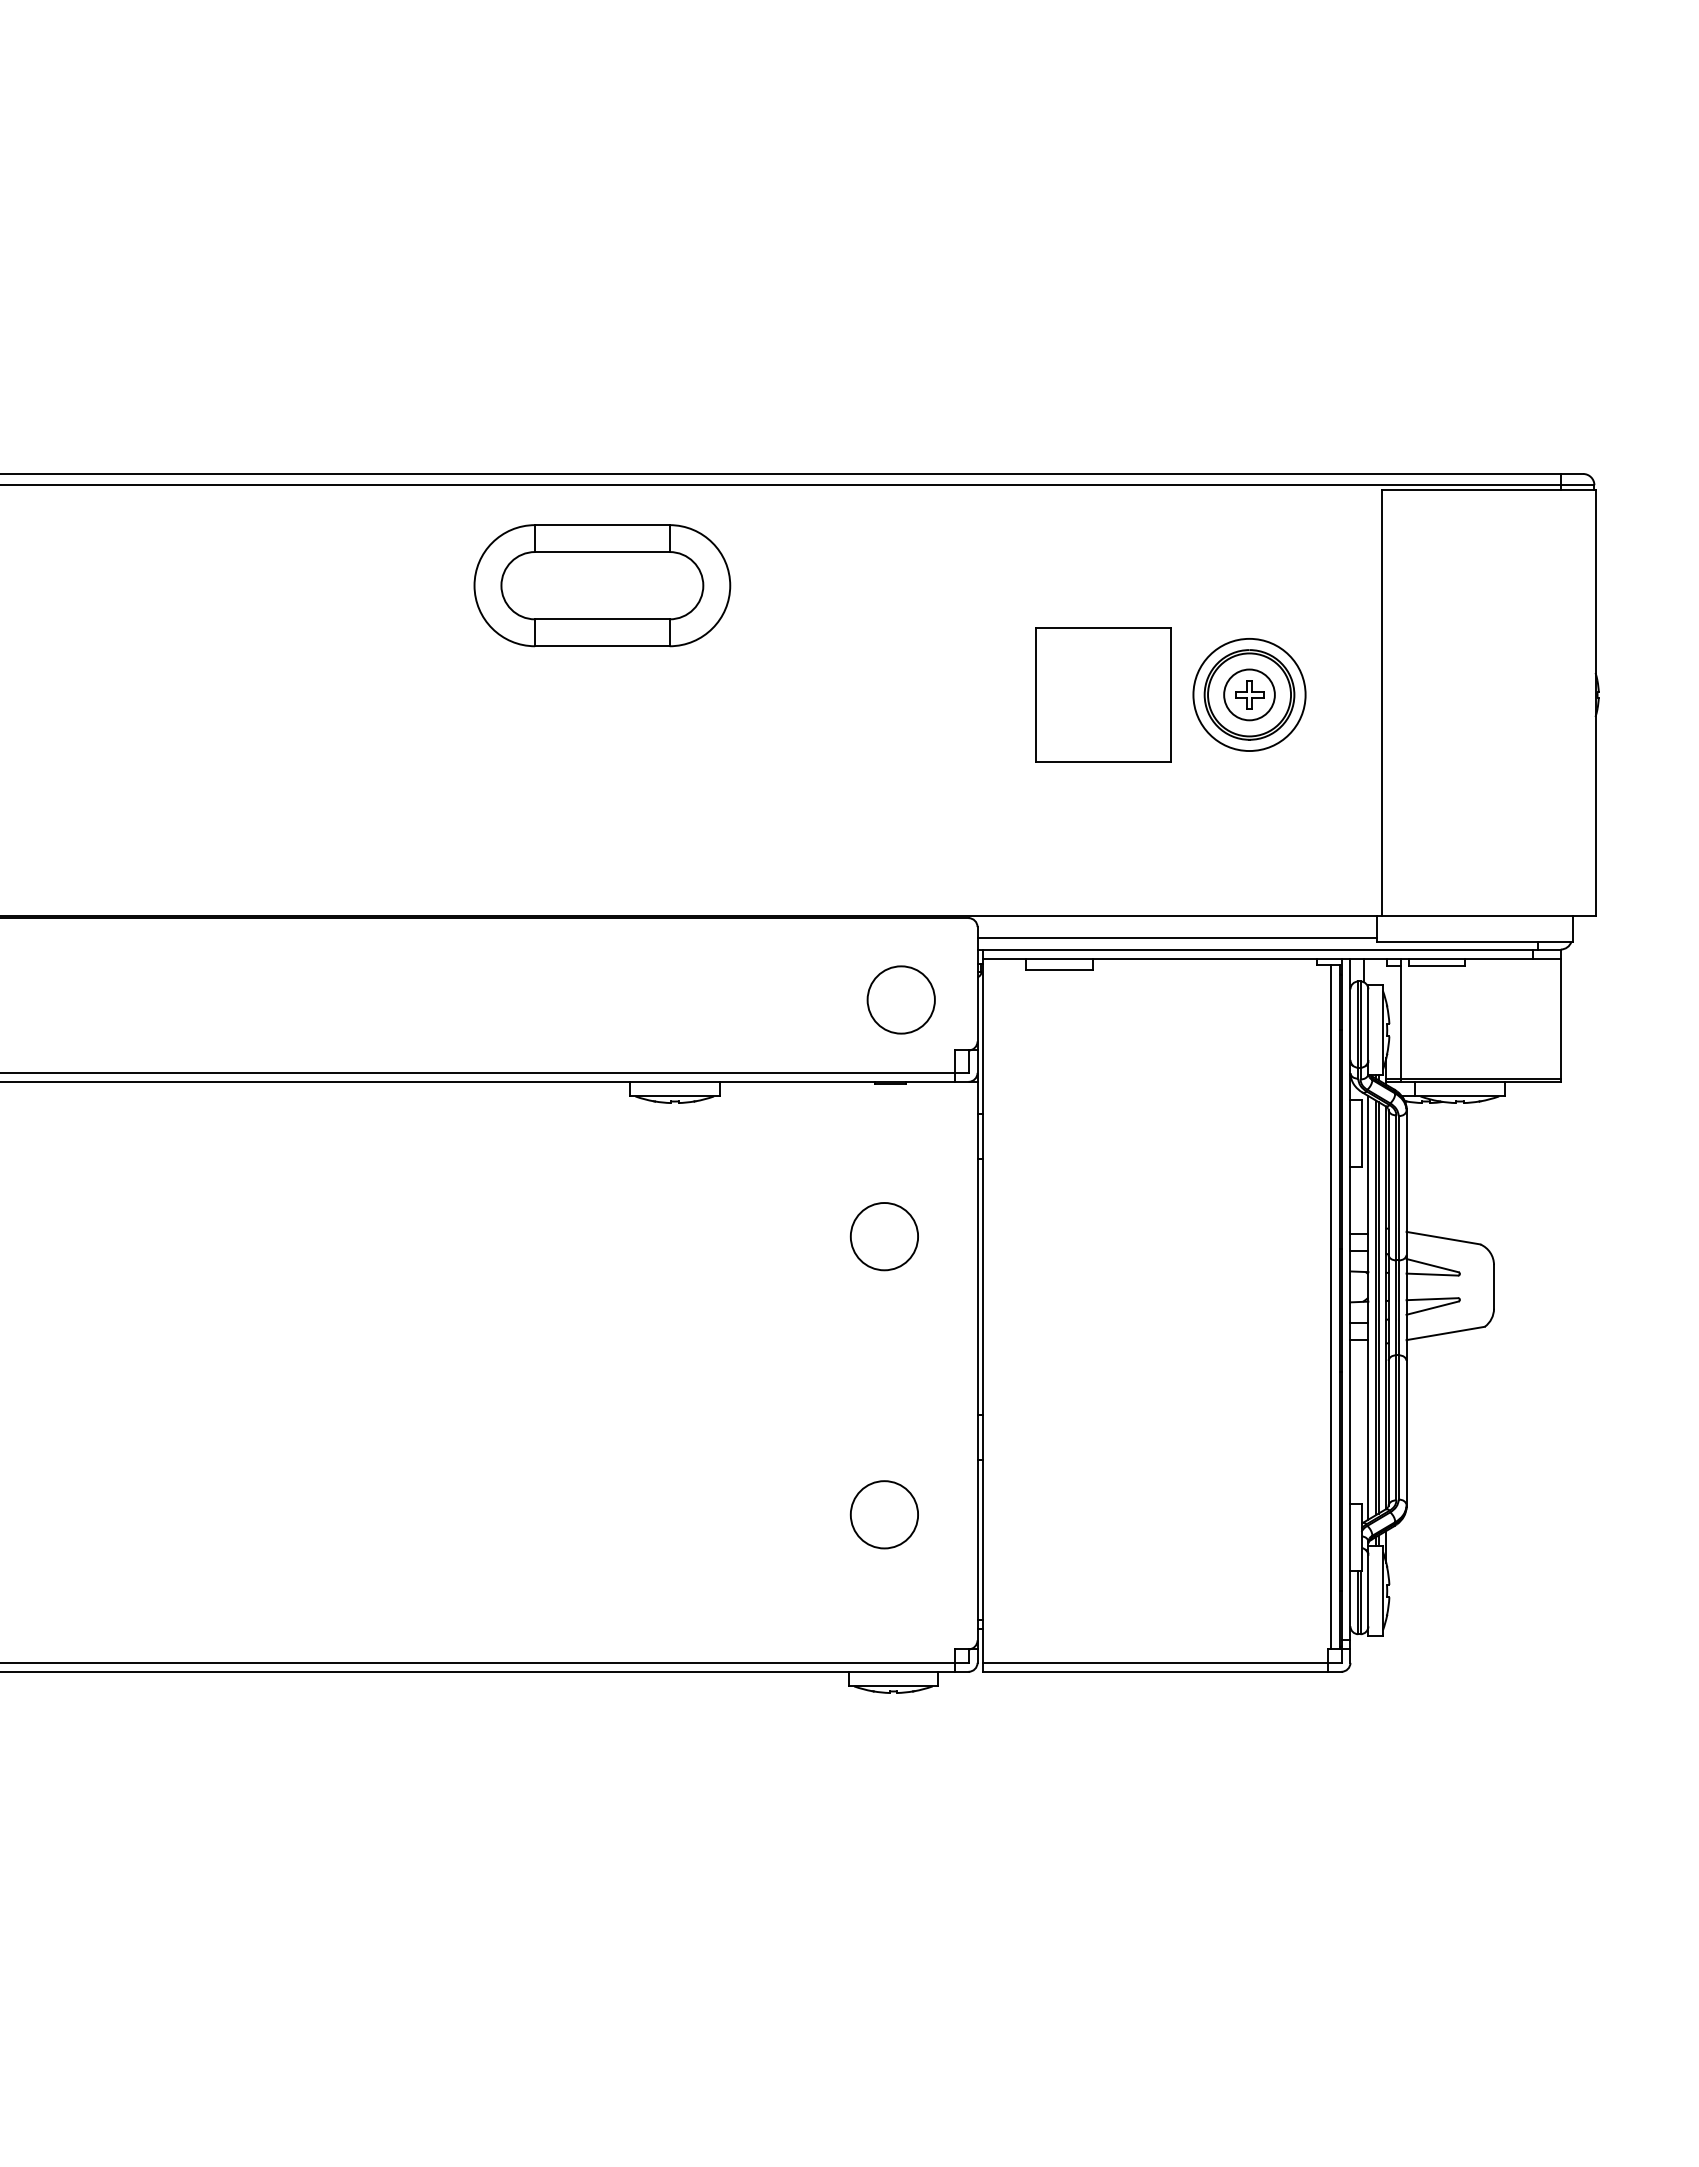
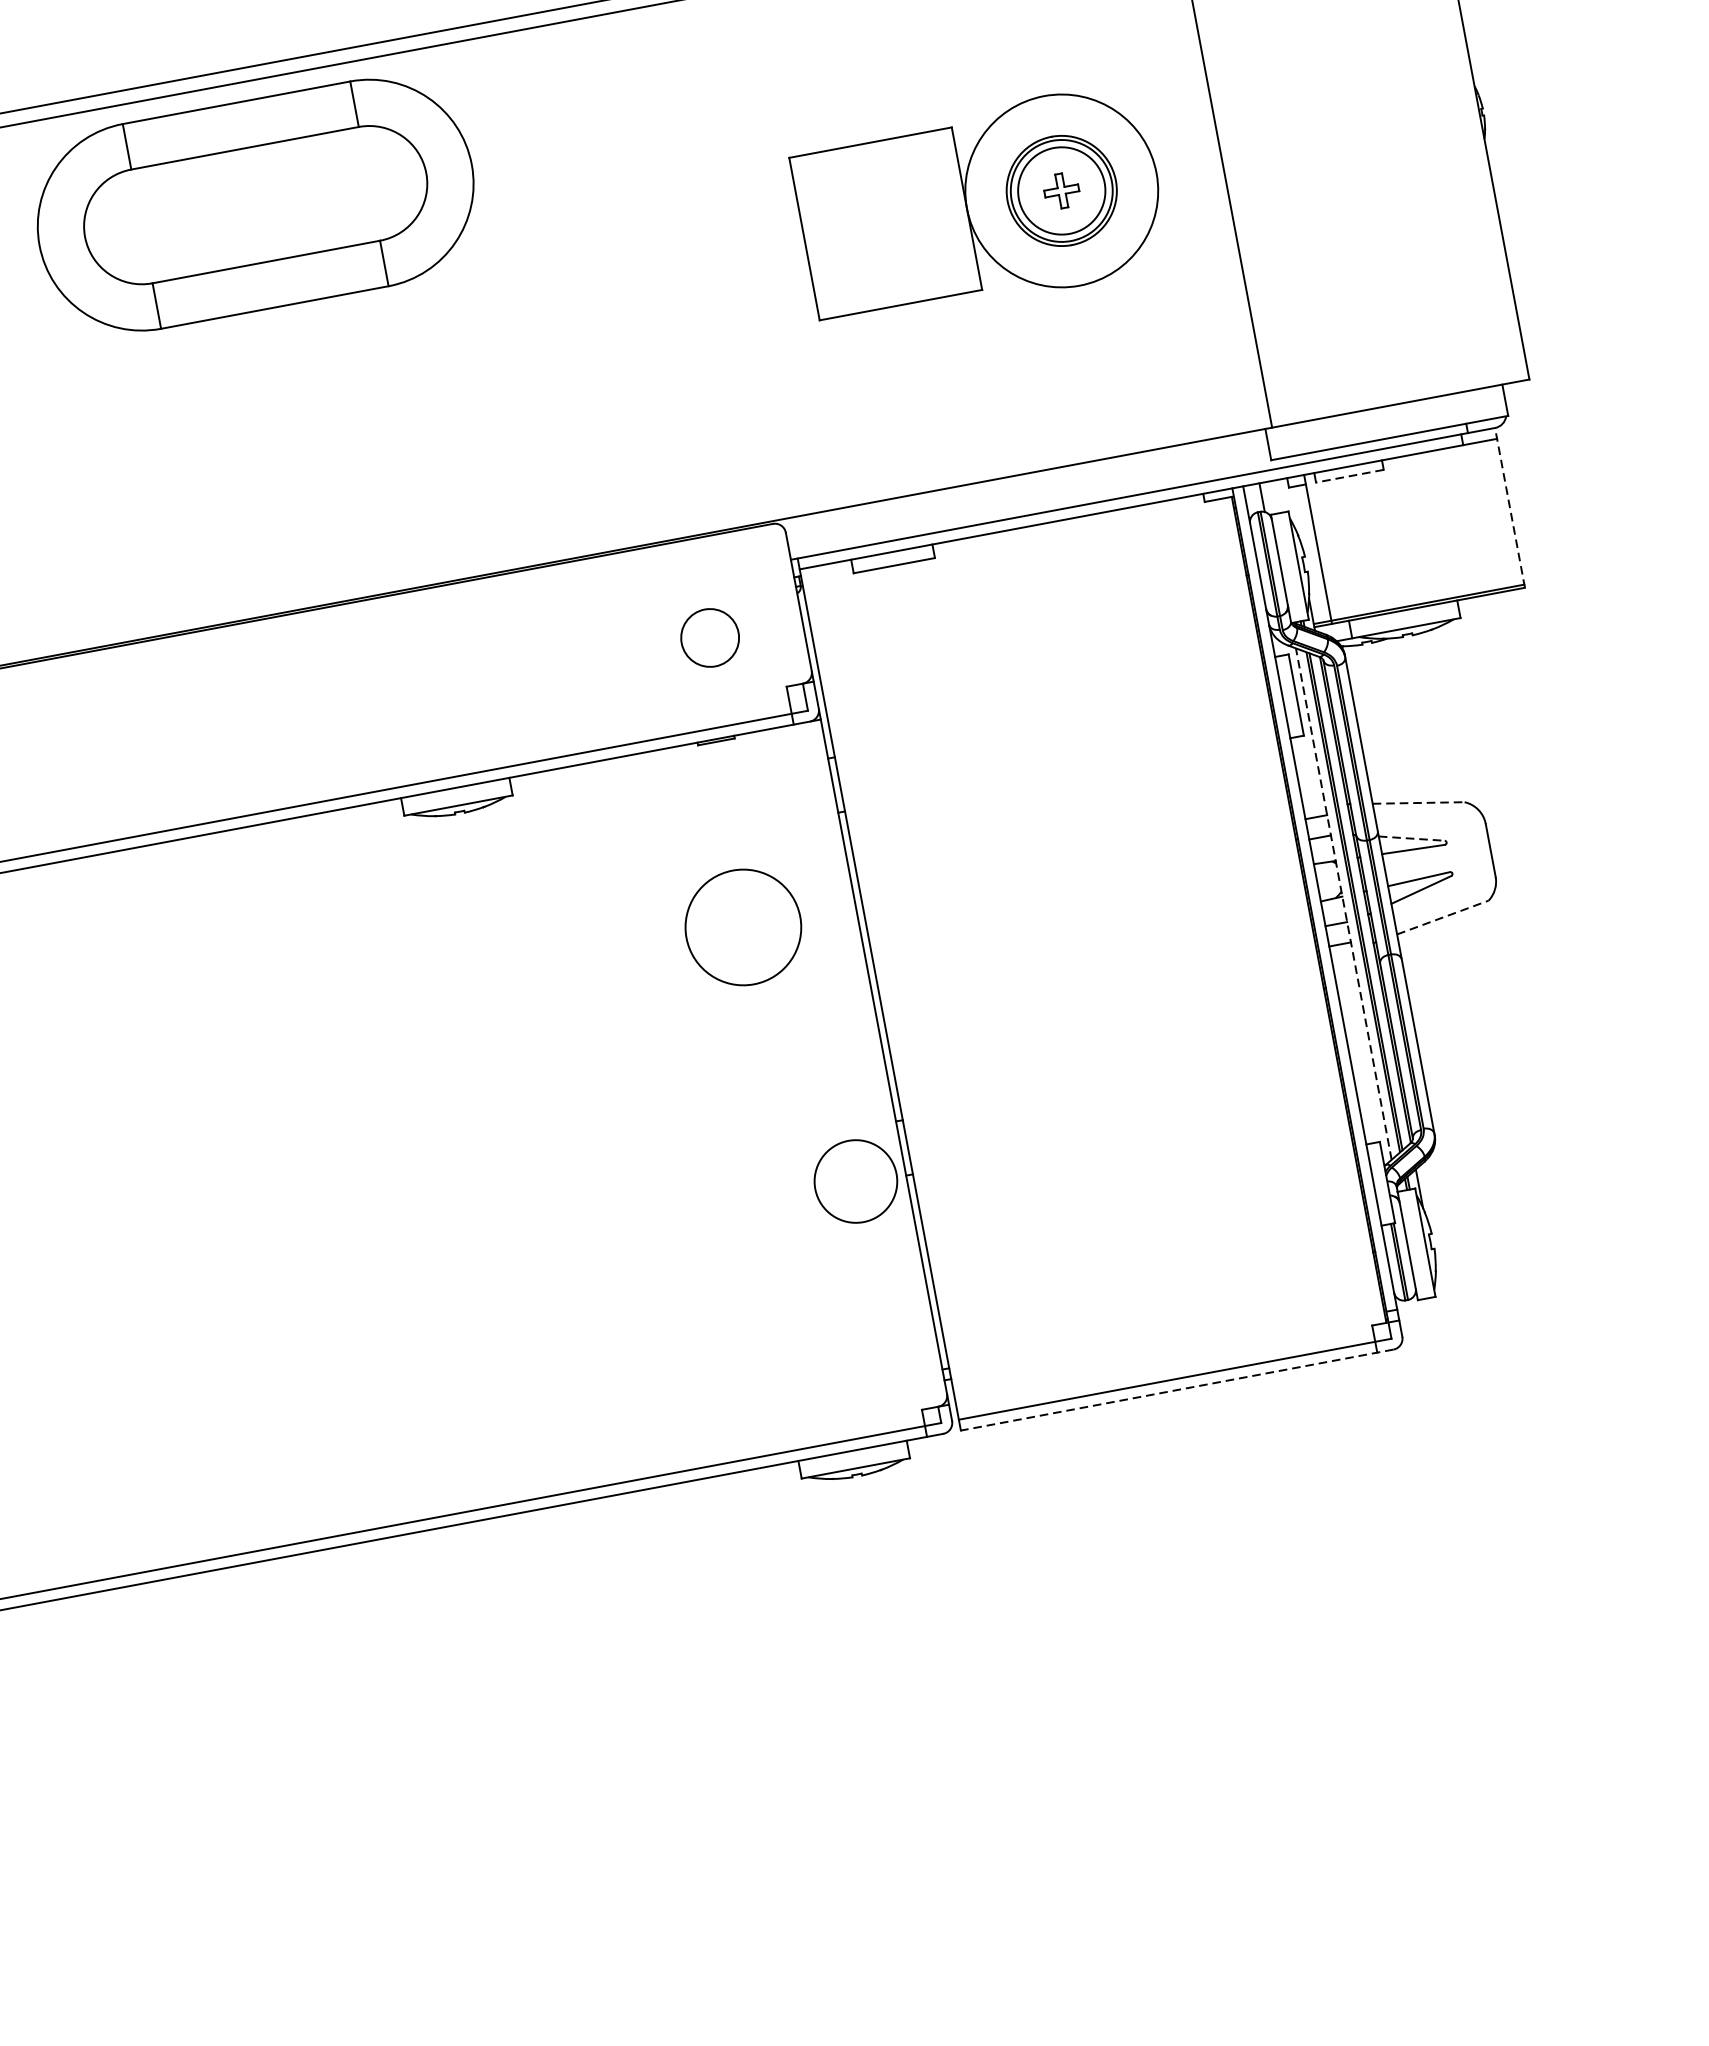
part: (602, 585) -> (255, 205), size x1.4
circle: (1249, 694) -> (1061, 190), size x1.4
circle: (1249, 694) -> (1061, 190), size x1.4
line: (1176, 938) -> (1028, 501), removed
line: (1436, 966) -> (1348, 476), solid -> dashed
circle: (900, 999) -> (709, 637), size x0.7
line: (1560, 1015) -> (1509, 507), solid -> dashed
circle: (884, 1236) -> (743, 927), size x1.4
line: (1443, 1238) -> (1418, 803), solid -> dashed
line: (1432, 1265) -> (1411, 838), solid -> dashed
line: (1330, 1307) -> (1297, 912), removed
line: (1368, 1307) -> (1343, 903), solid -> dashed
line: (1445, 1333) -> (1442, 917), solid -> dashed
circle: (883, 1514) -> (854, 1181), moved
line: (1161, 1671) -> (1176, 1389), solid -> dashed

